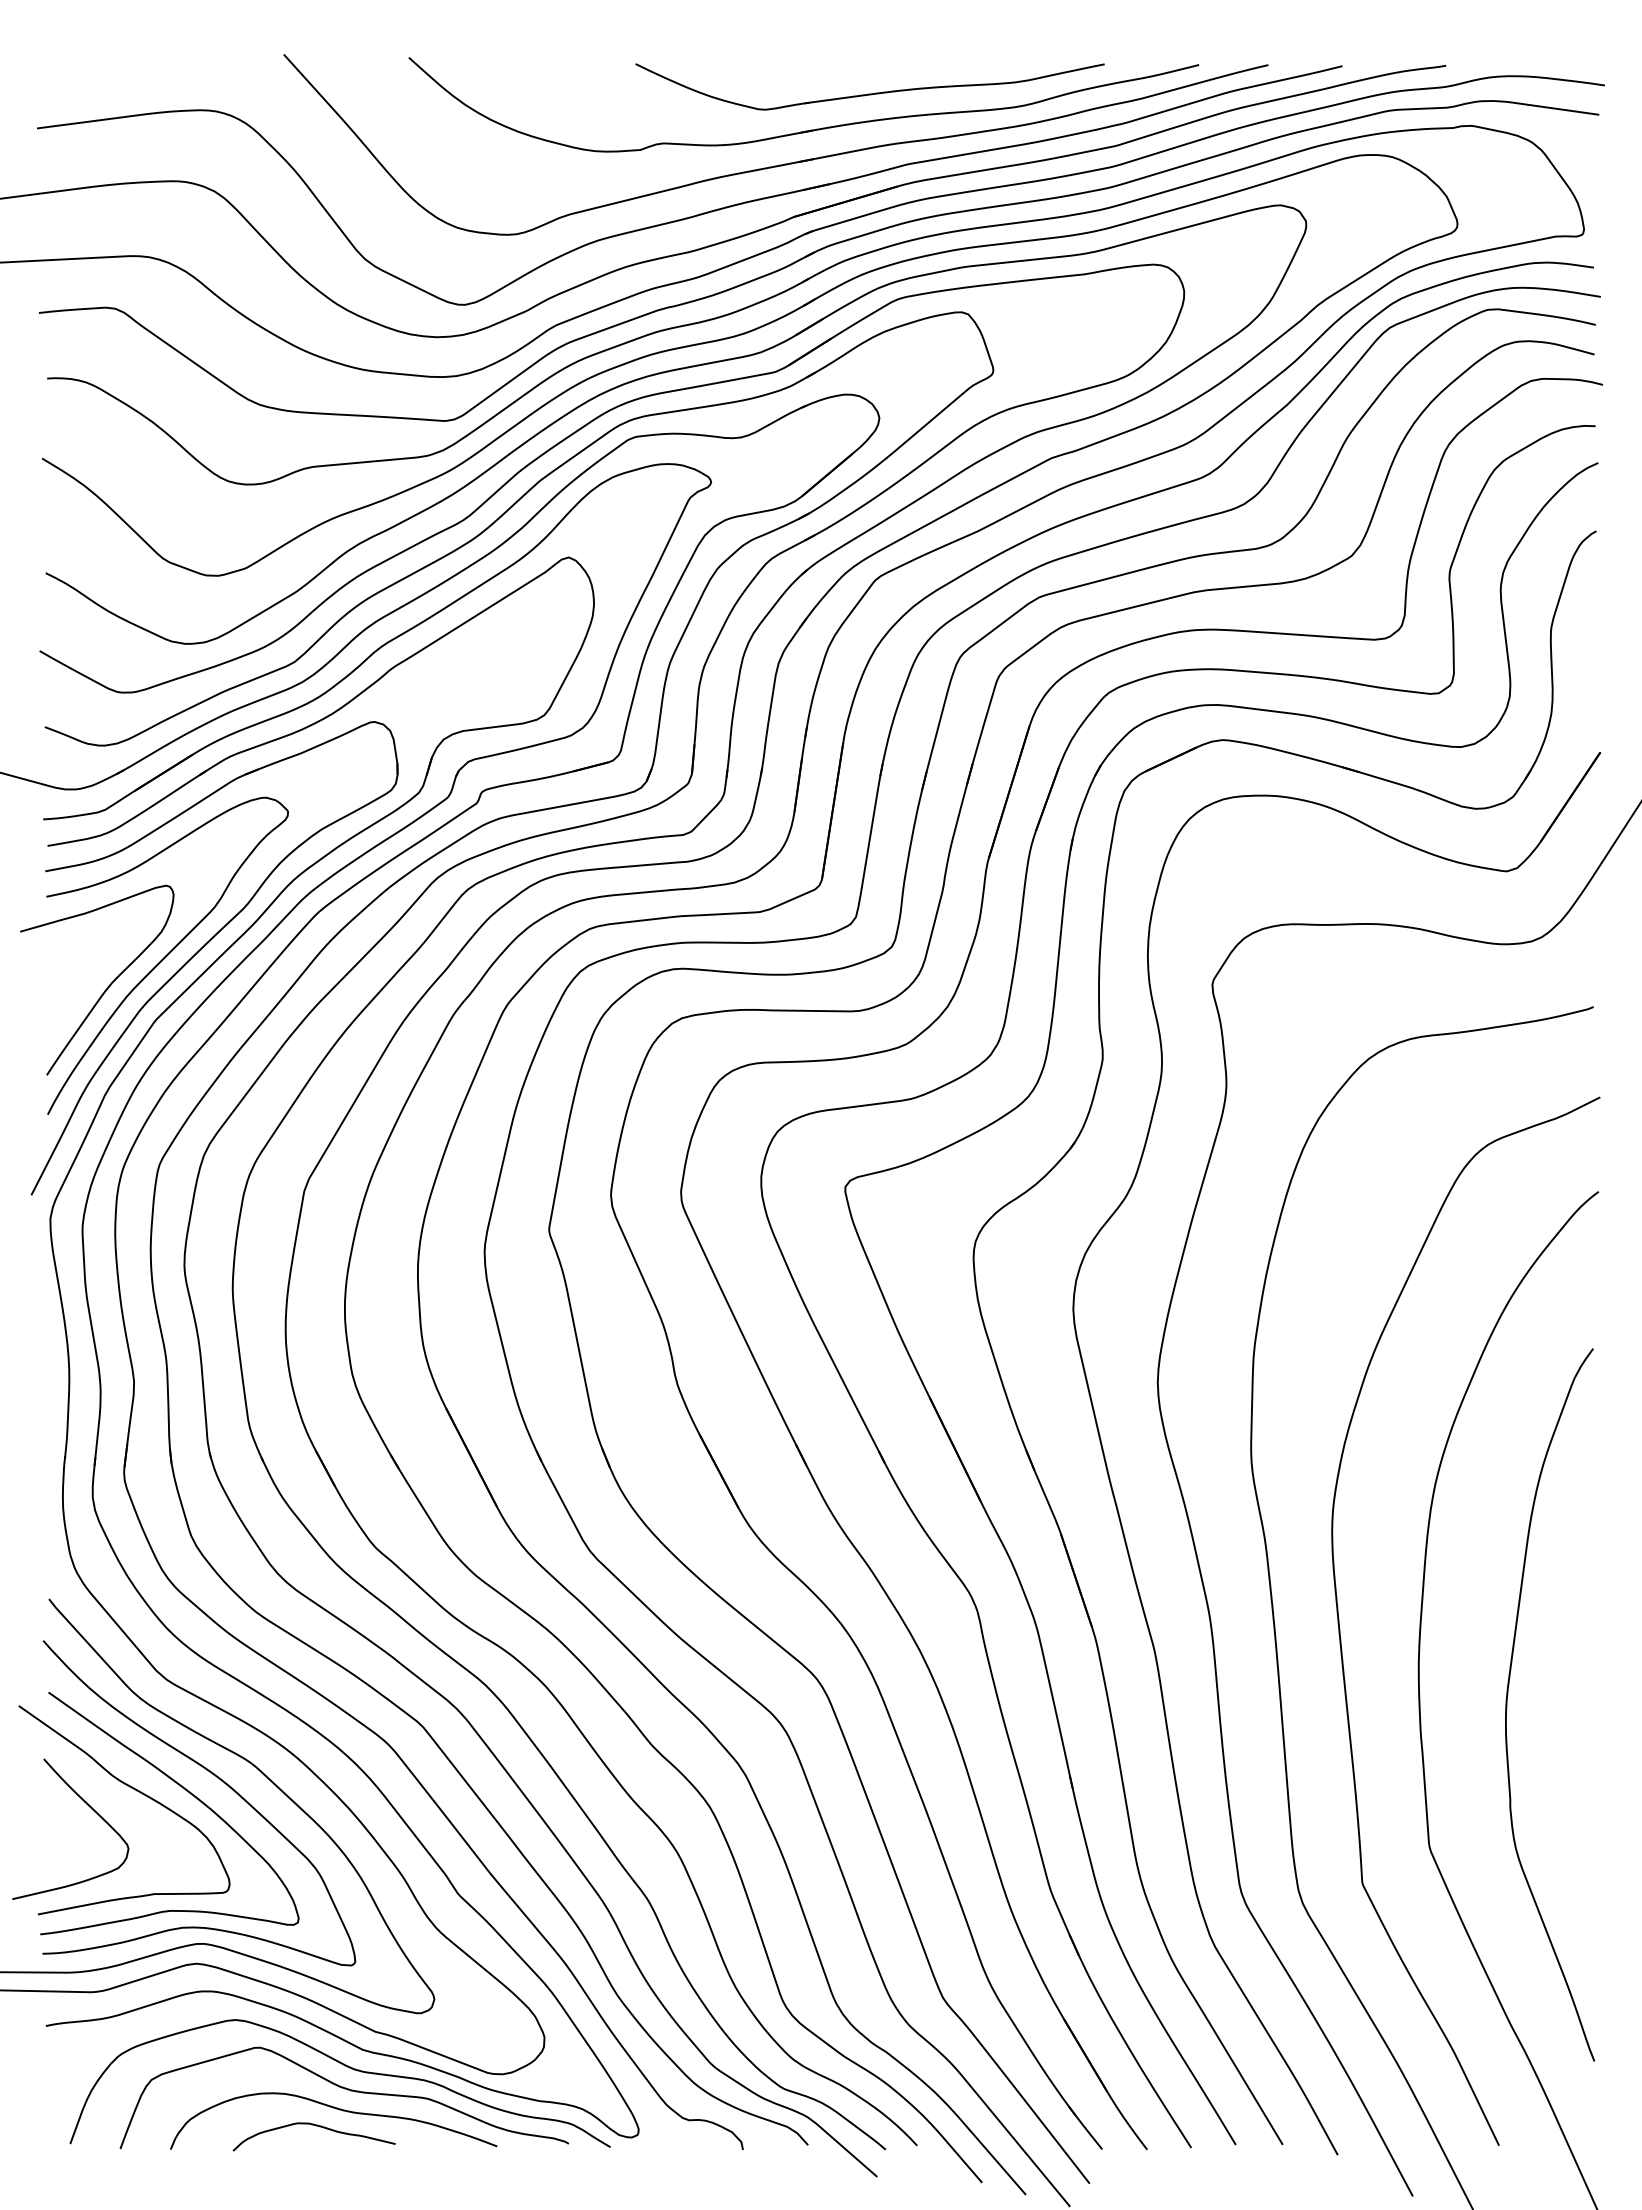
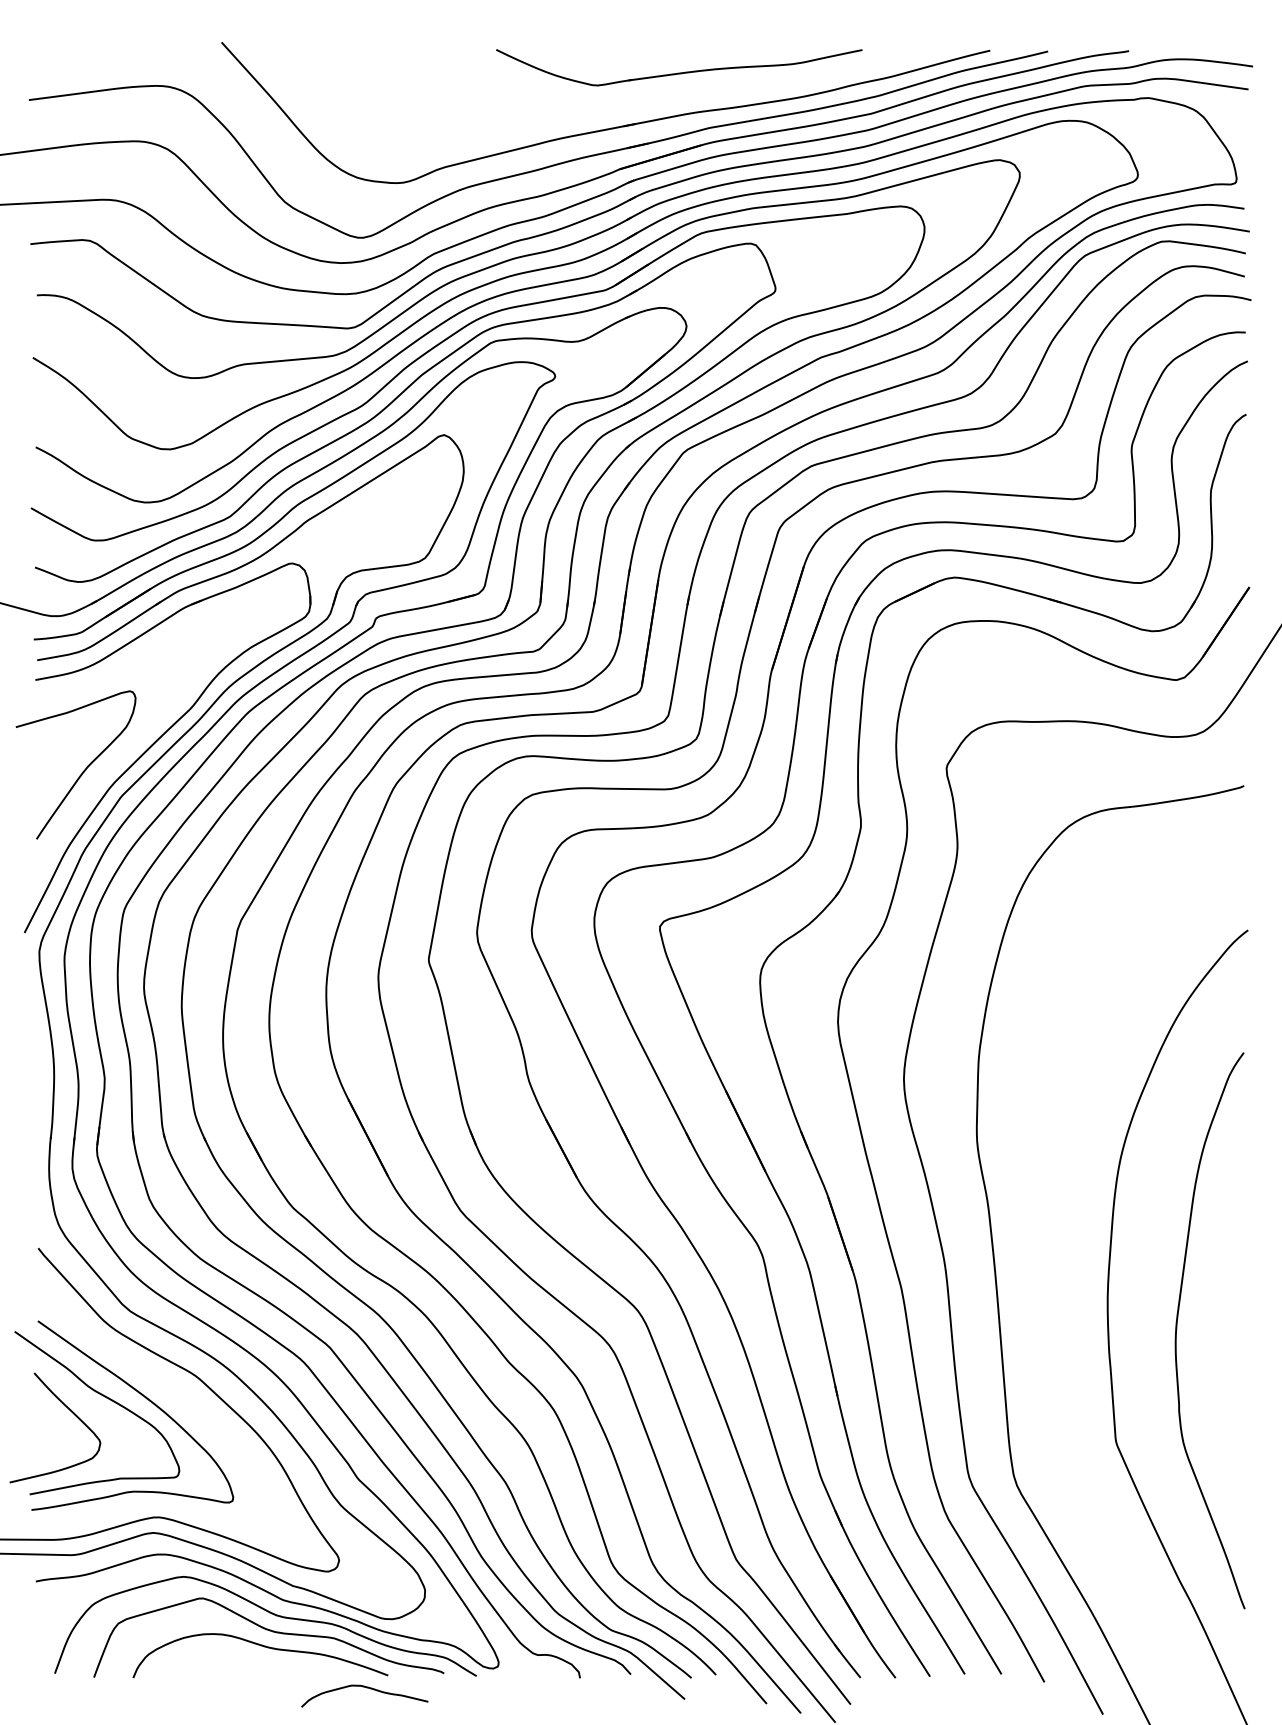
part: (810, 129) -> (632, 100), removed
curve: (167, 955) -> (130, 745), removed
curve: (1340, 1628) -> (1046, 1271), removed
curve: (217, 1778) -> (169, 1388), removed
curve: (315, 2126) -> (365, 1688), moved

